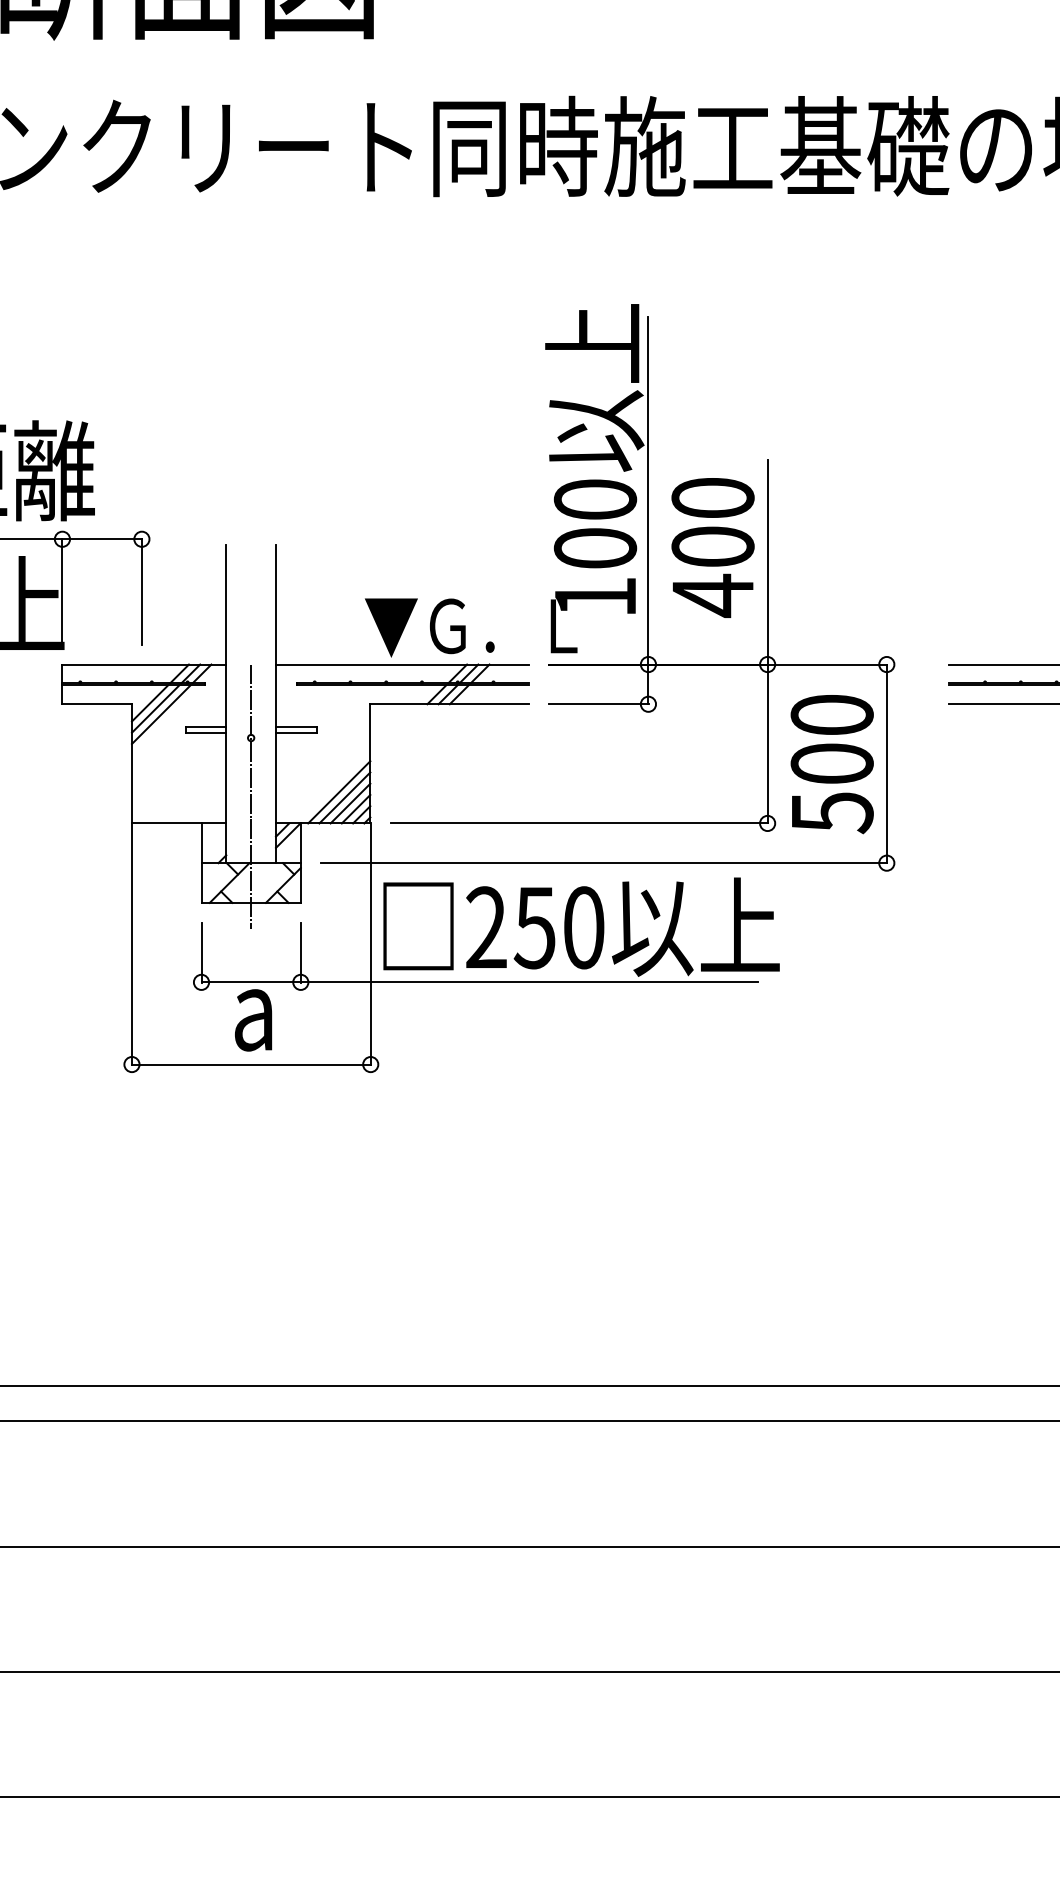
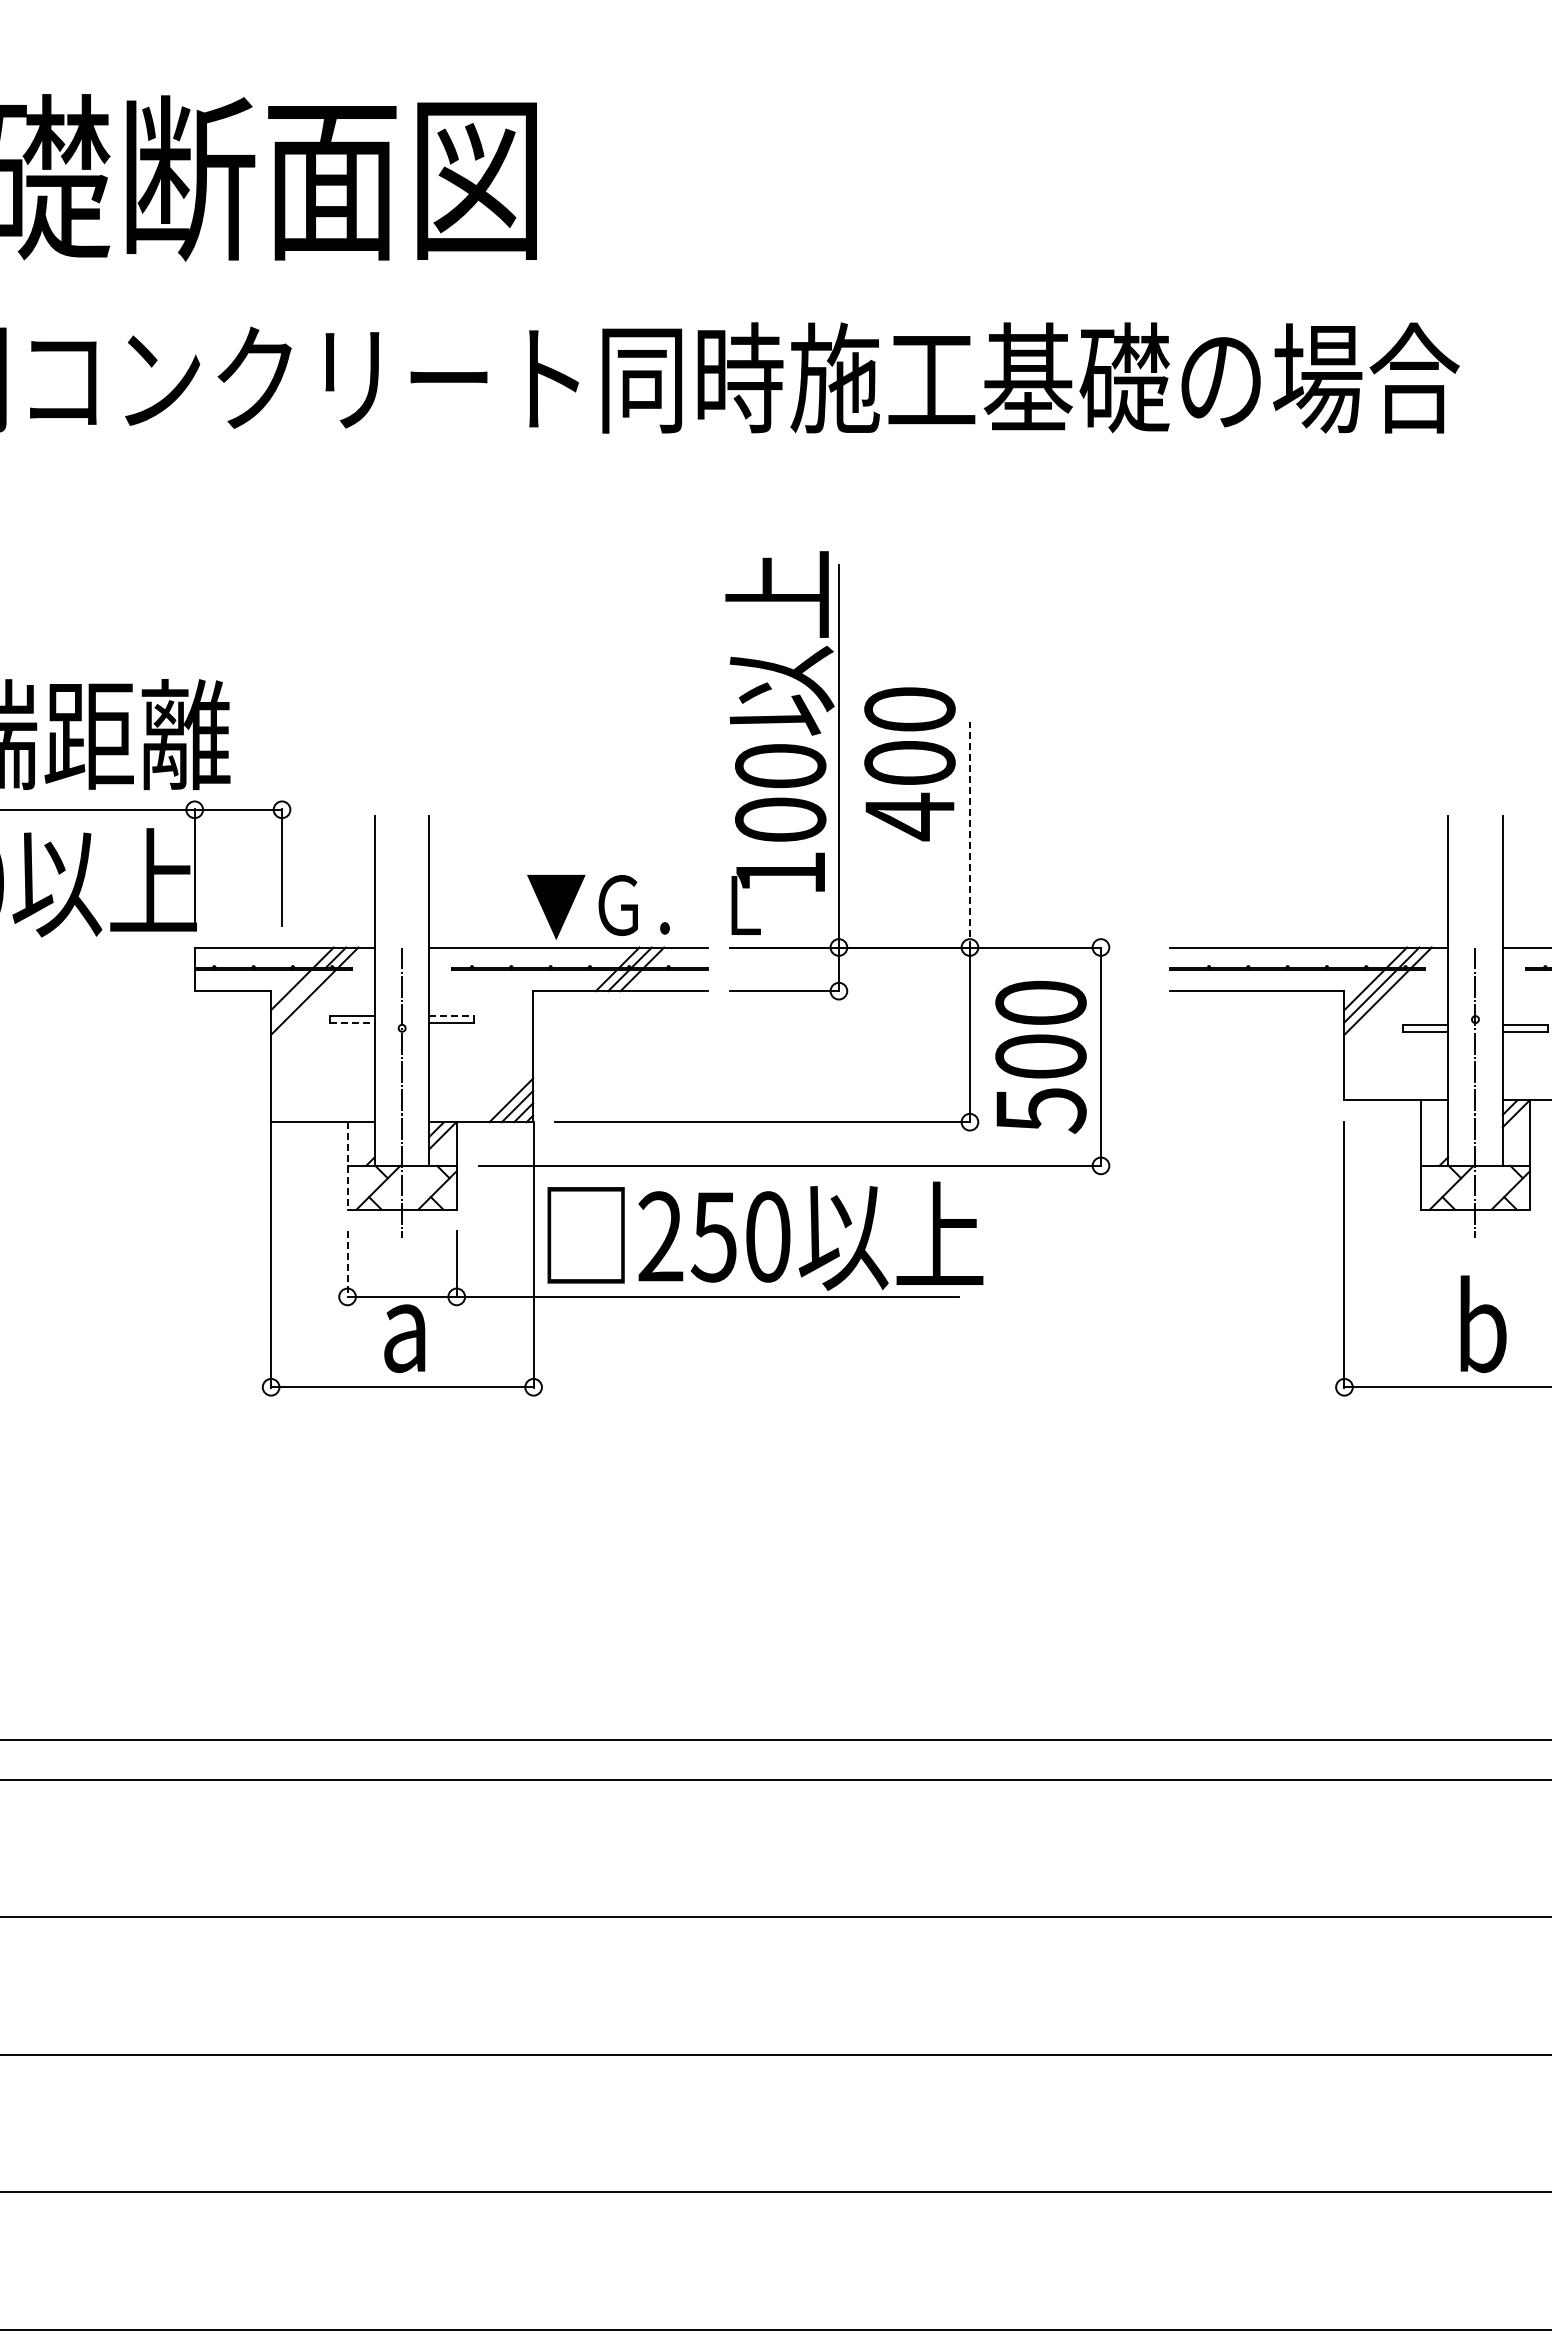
text: (712, 548) -> (909, 764), moved
line: (767, 561) -> (969, 834), solid -> dashed
line: (155, 709) -> (297, 996), removed
line: (296, 727) -> (452, 1016), solid -> dashed
line: (205, 733) -> (352, 1023), solid -> dashed
line: (338, 791) -> (498, 1087), removed
line: (345, 798) -> (505, 1094), removed
line: (201, 862) -> (347, 1165), solid -> dashed
line: (201, 952) -> (347, 1264), solid -> dashed

